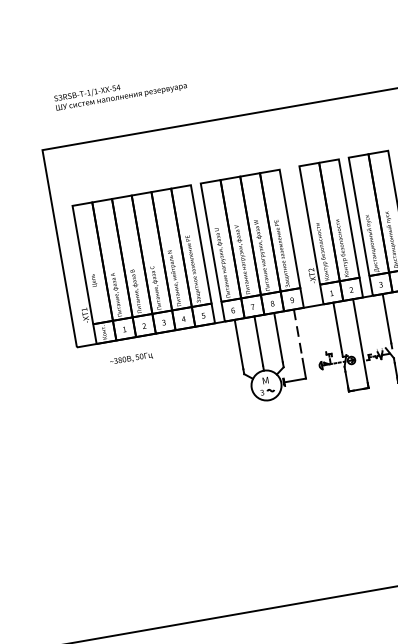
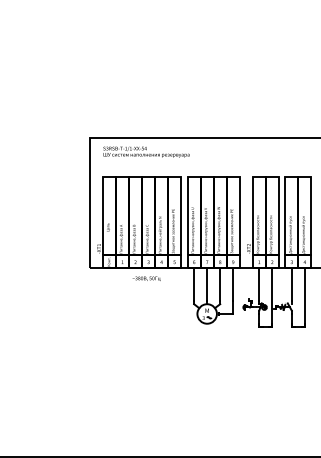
text: (120, 91) -> (146, 151), moved
line: (298, 335) -> (233, 285), dashed -> solid
text: (131, 358) -> (146, 278), moved

